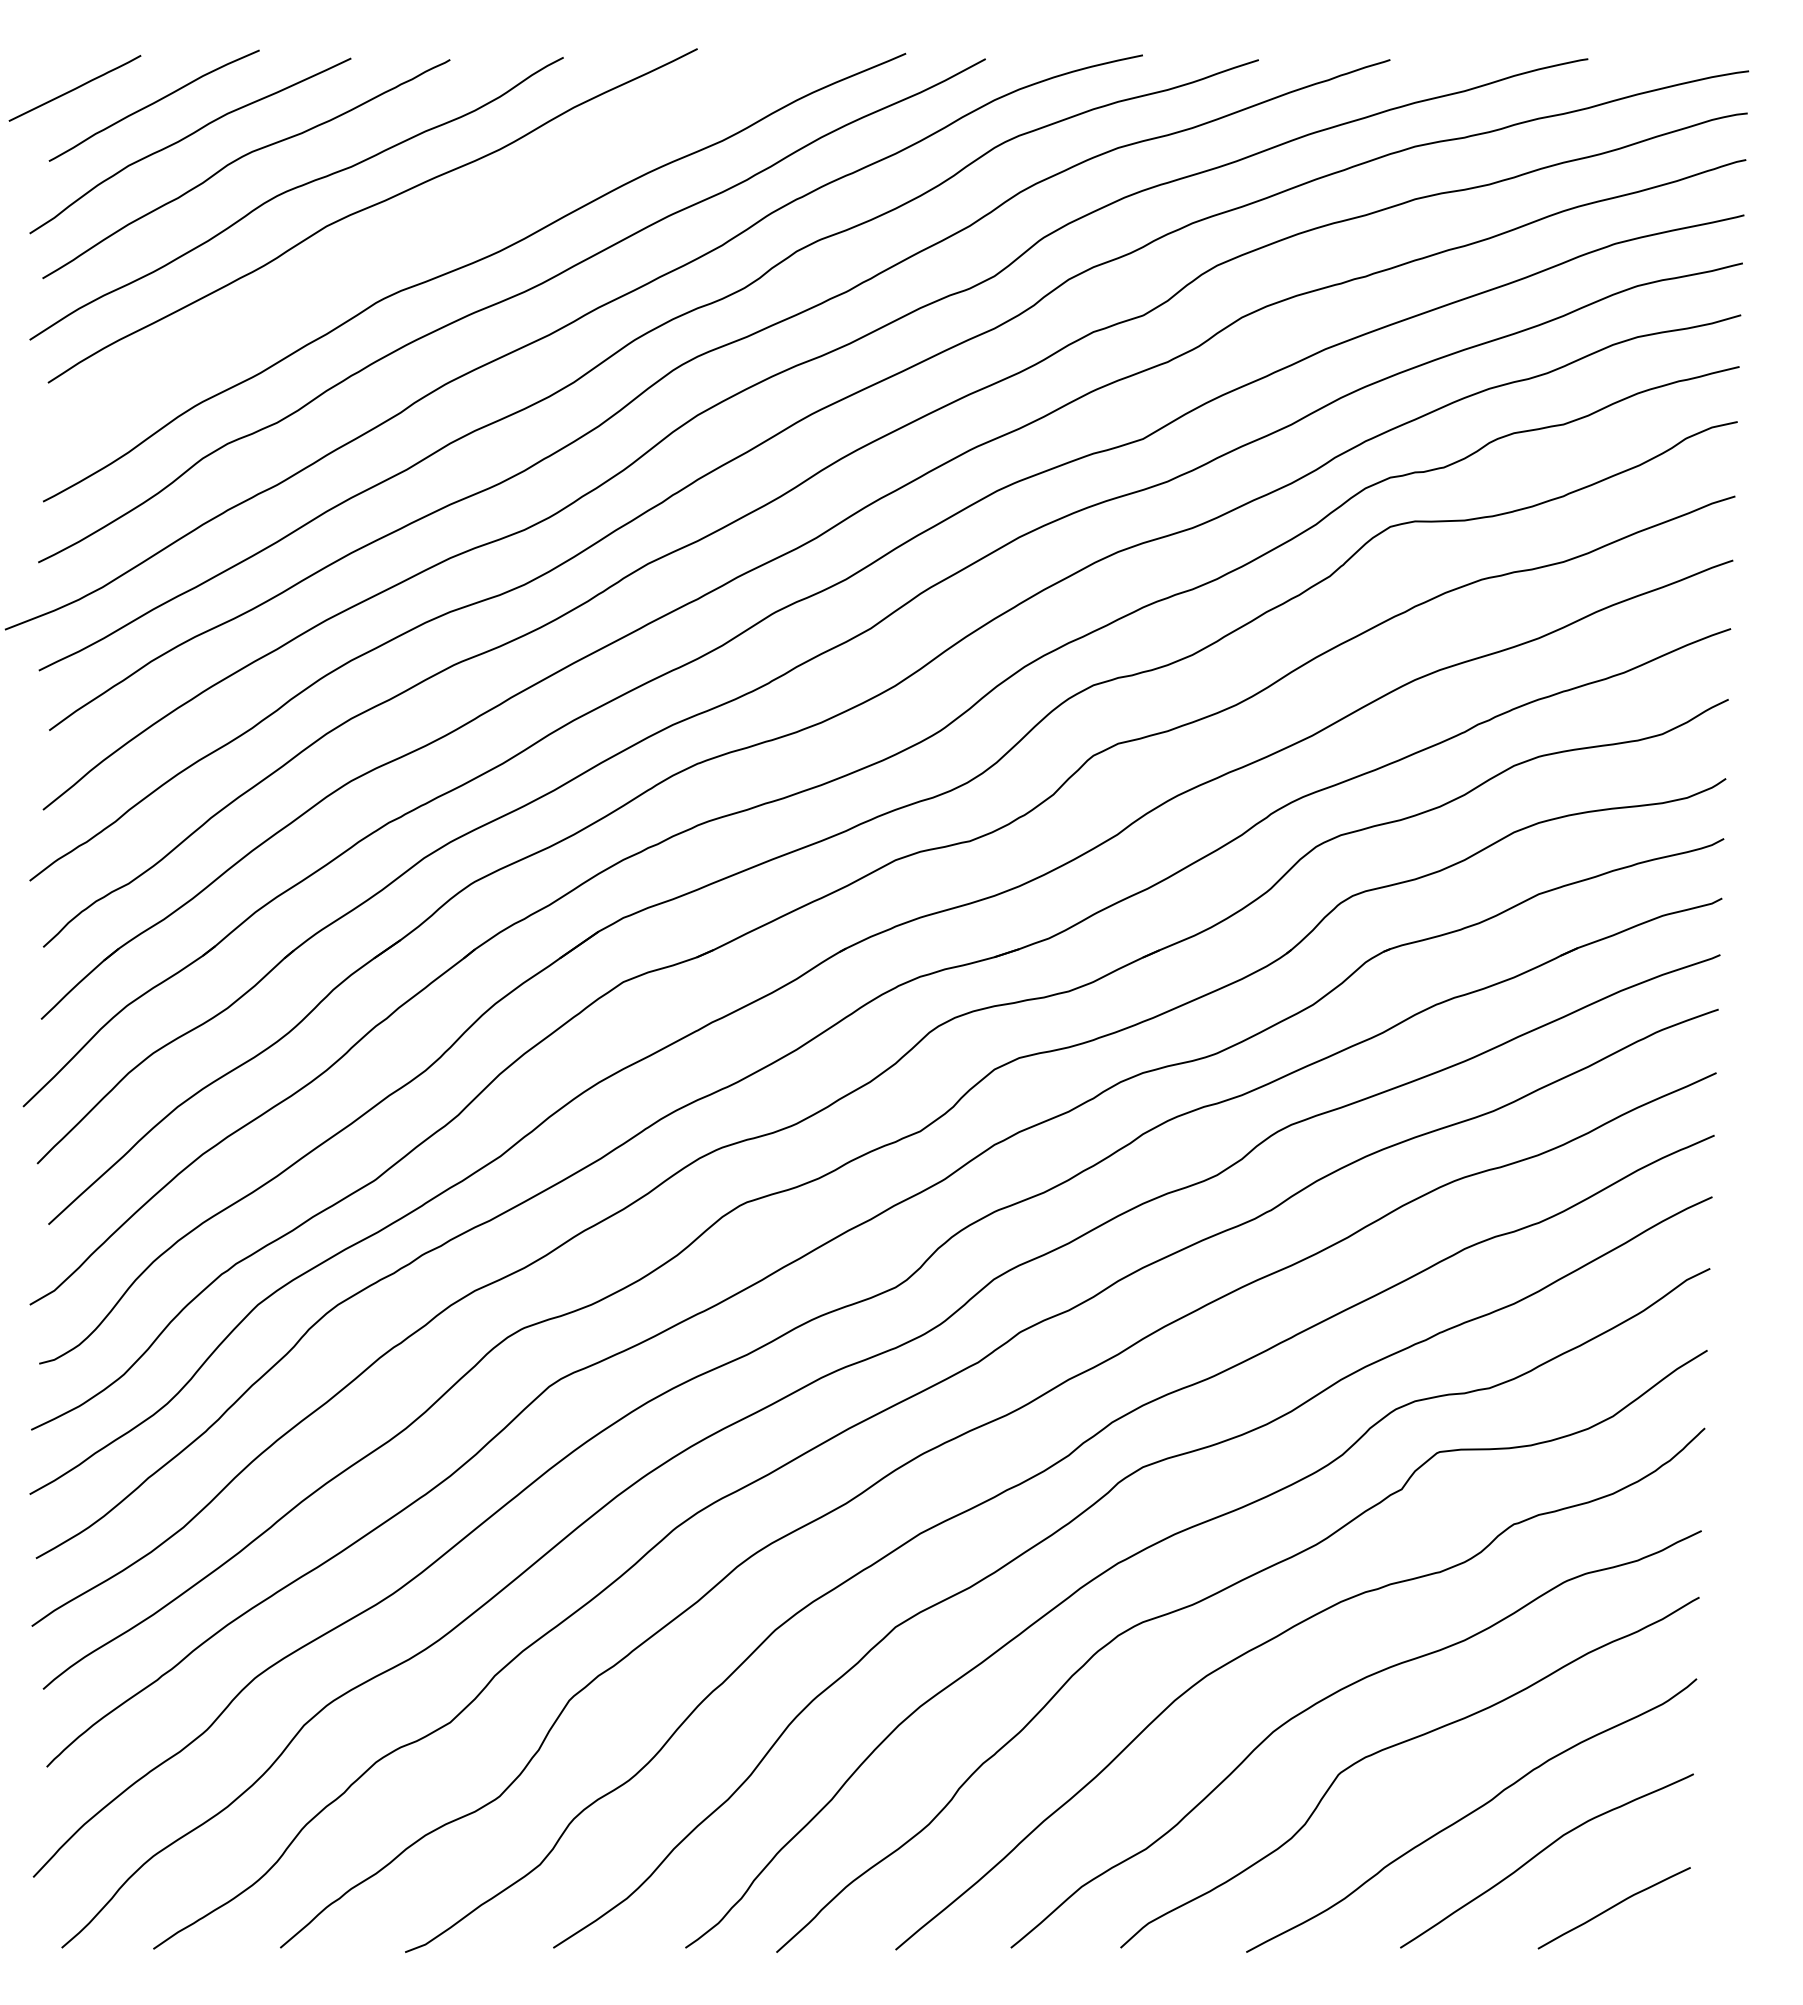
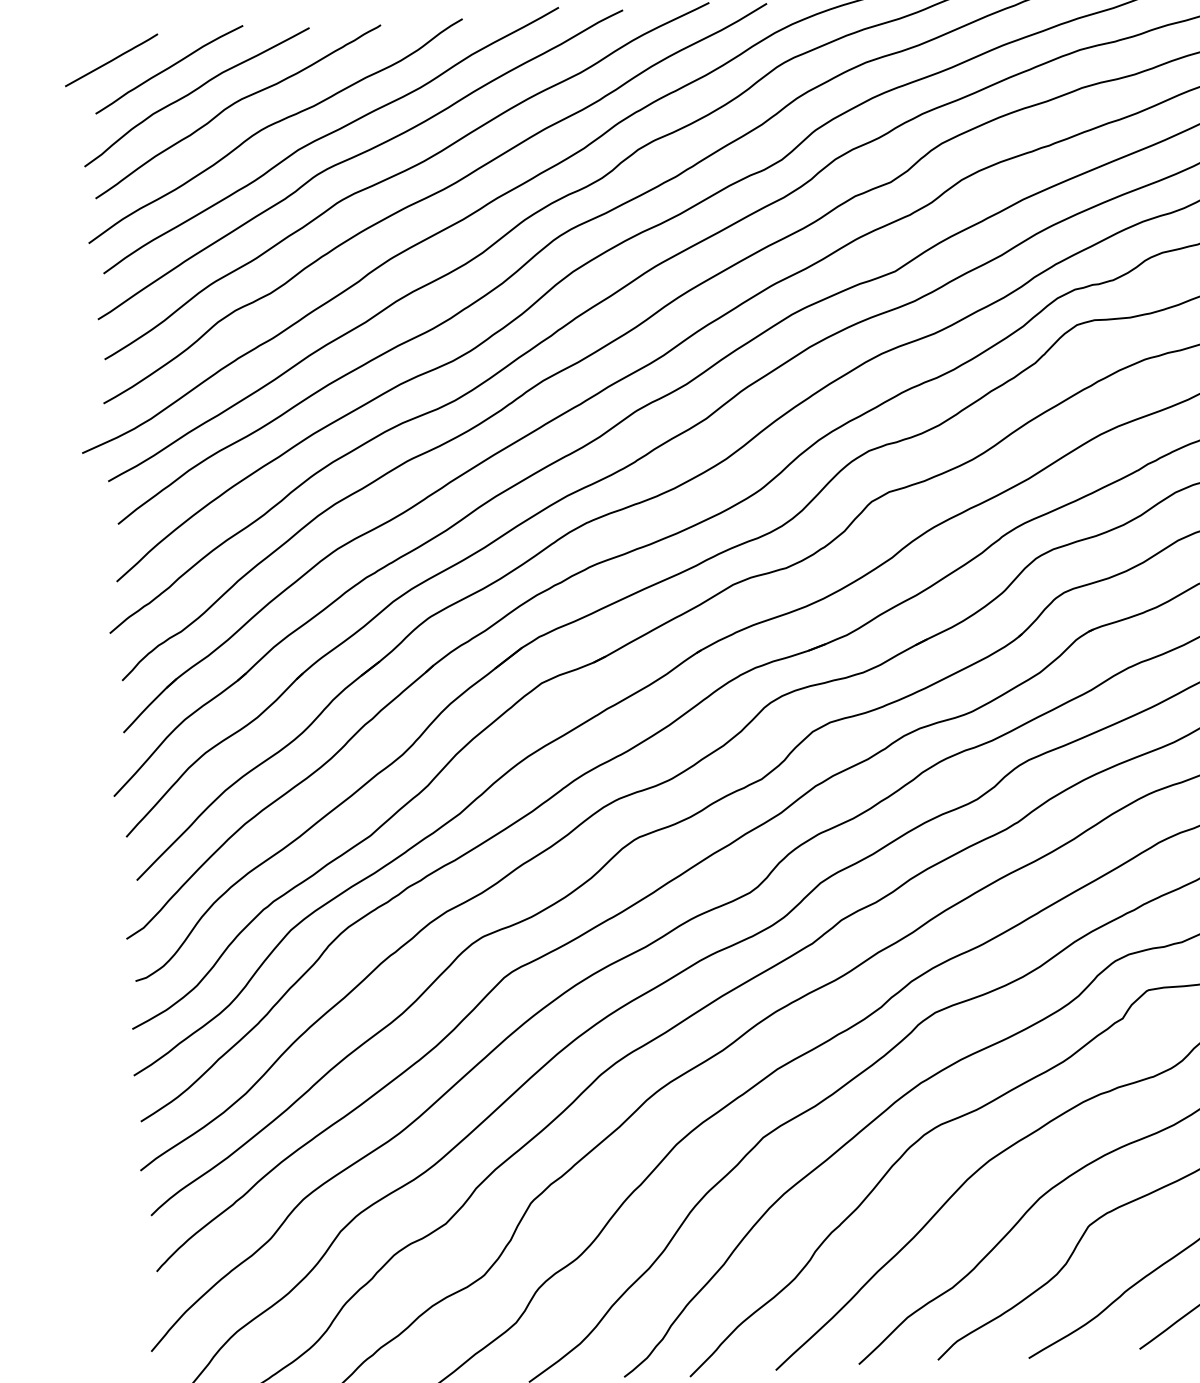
curve: (408, 239) -> (357, 156), added

